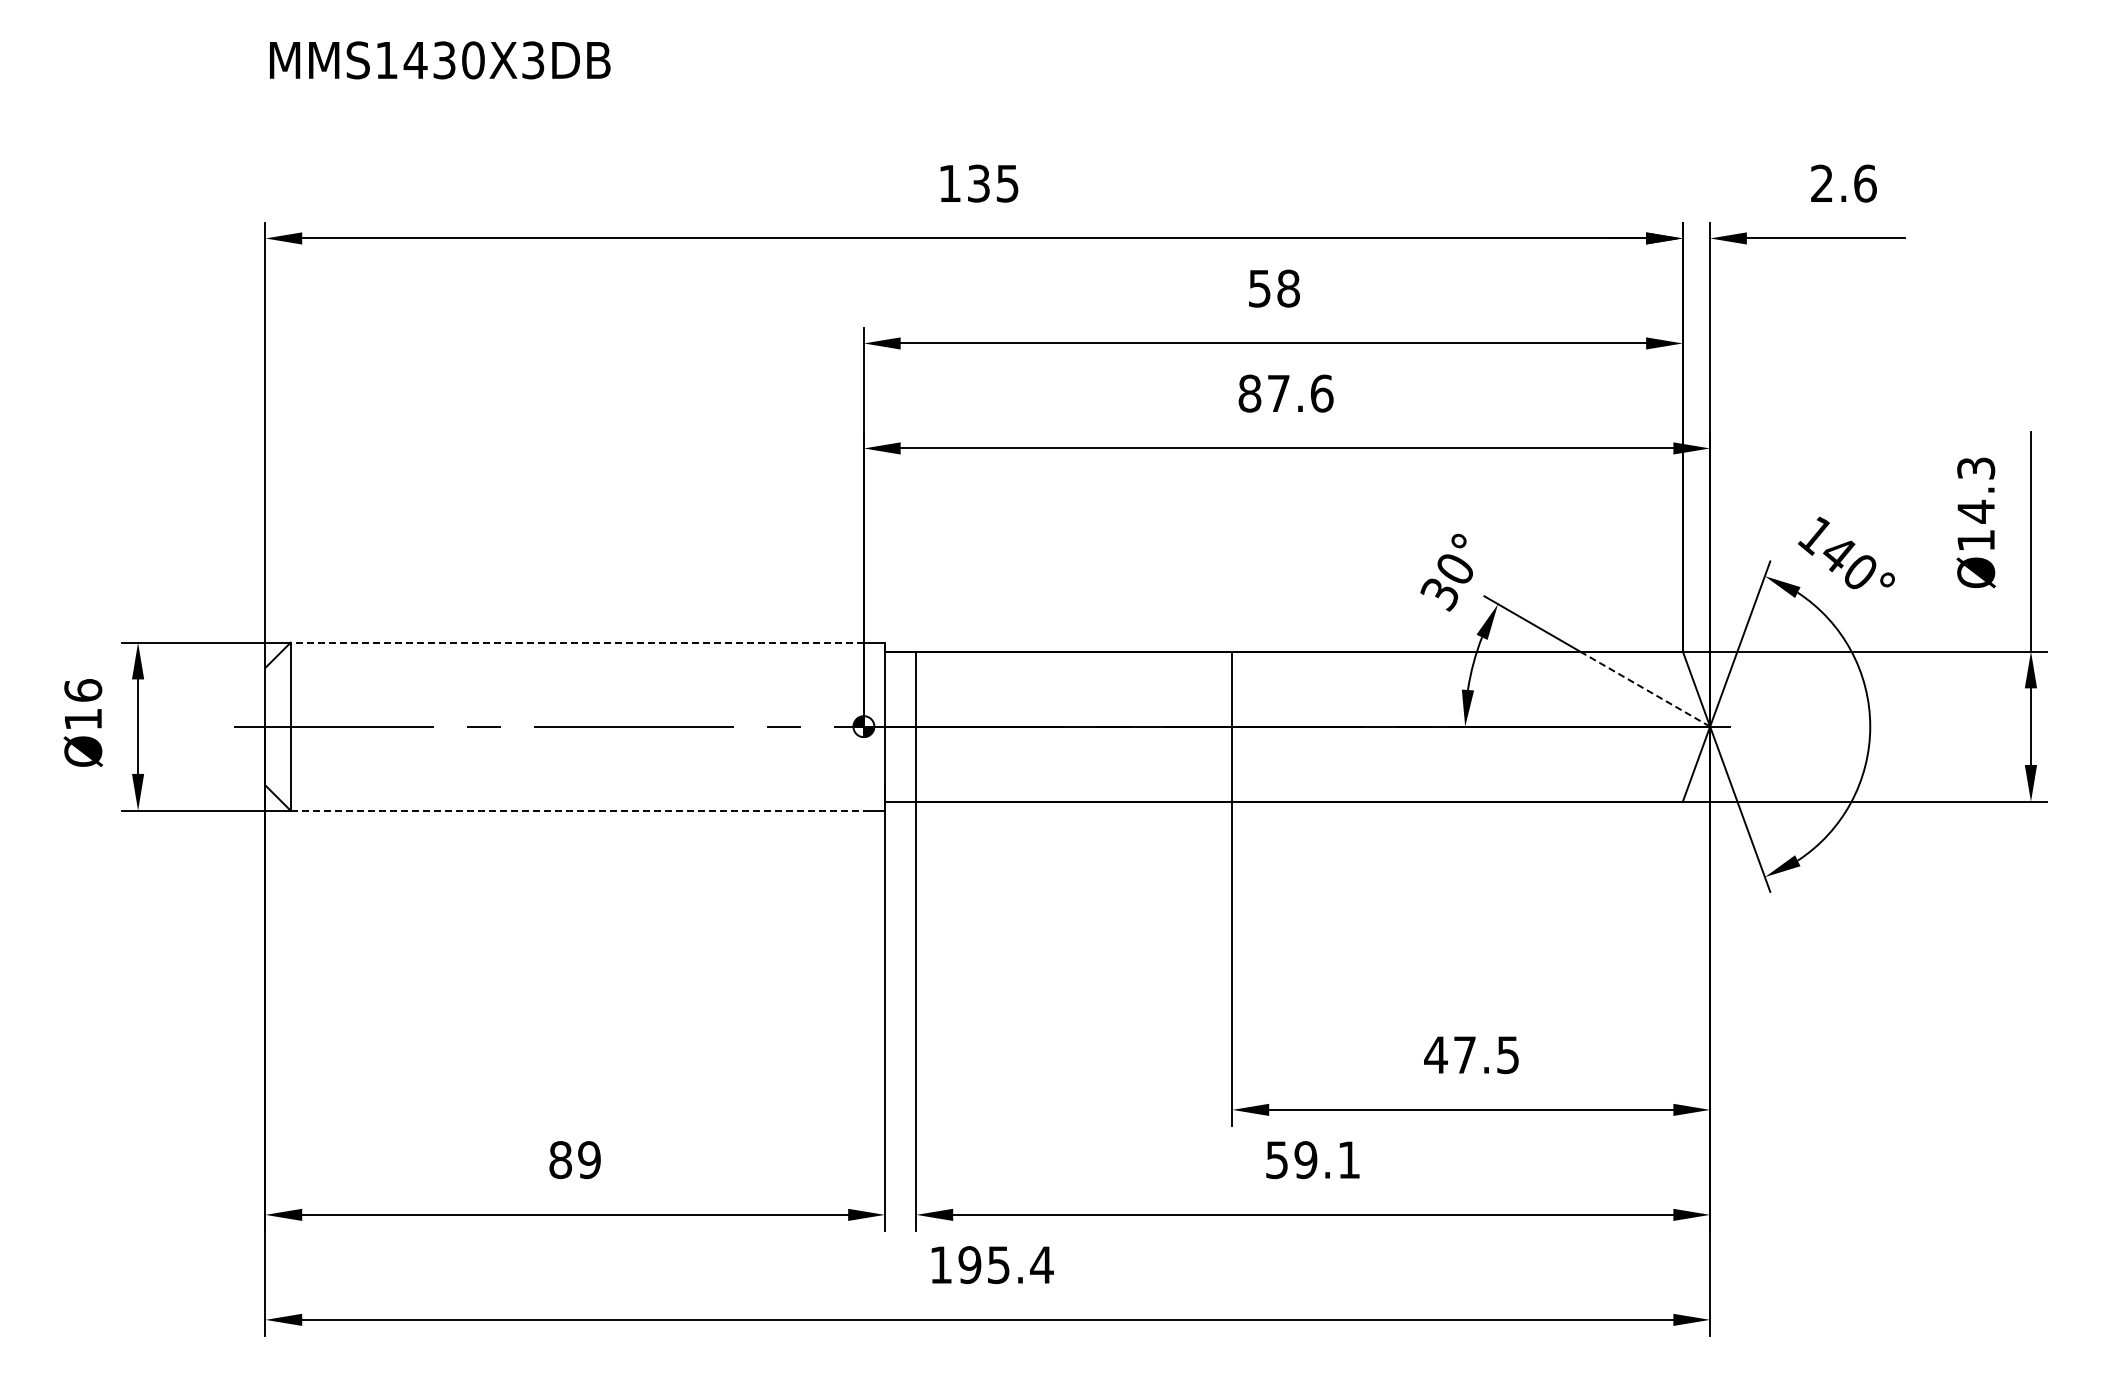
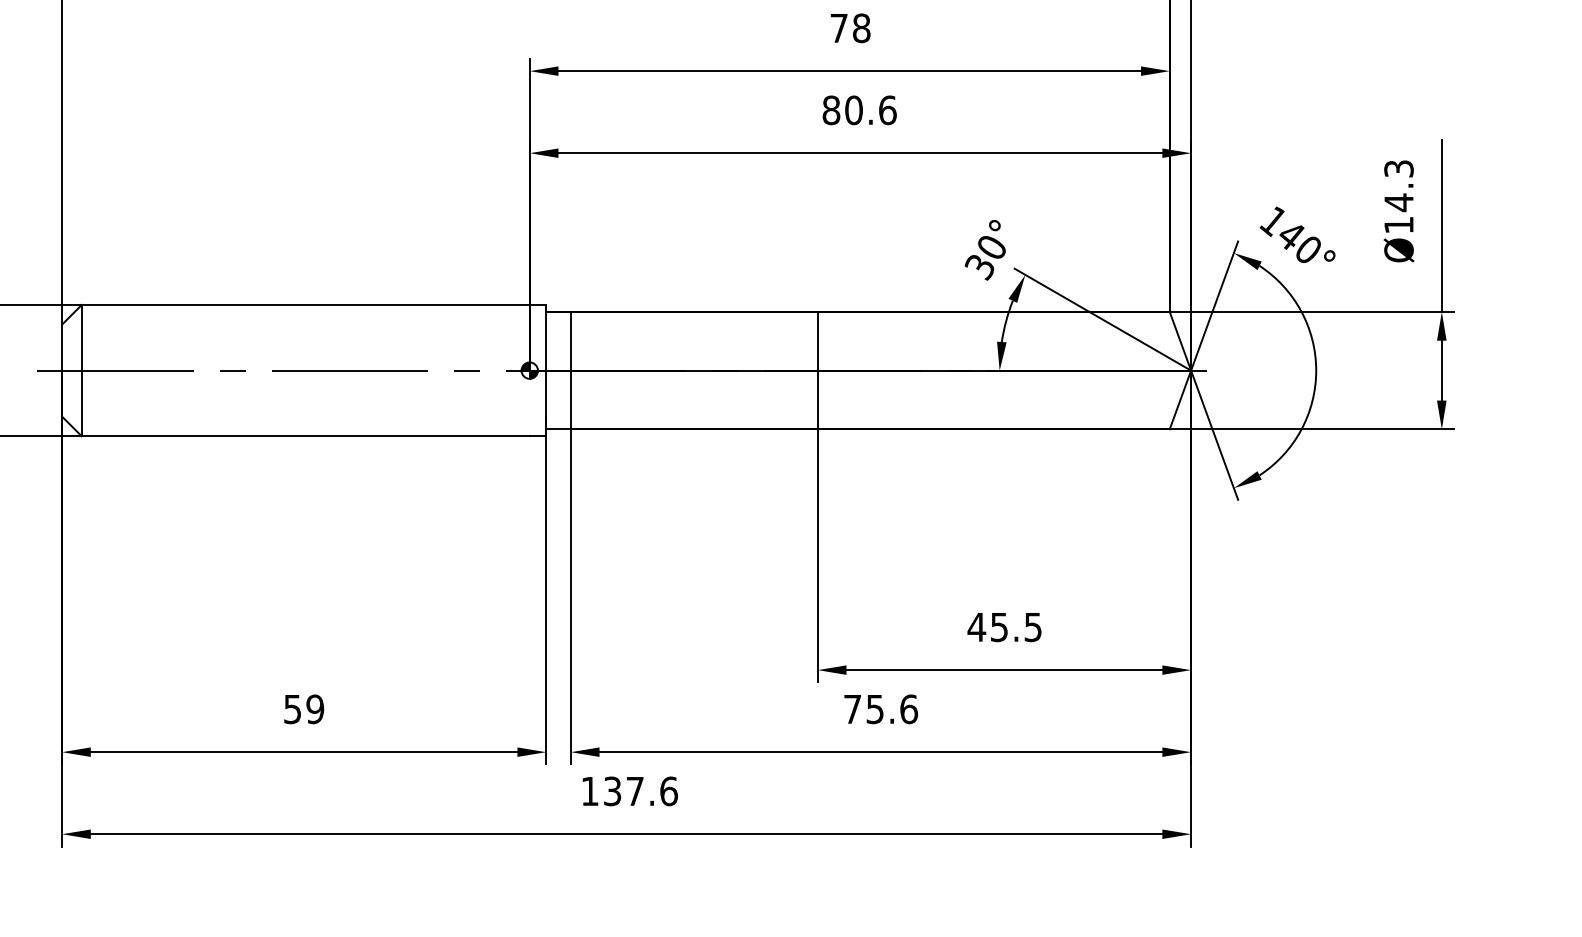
text: (1259, 288) -> (838, 28), 58 -> 78
text: (1278, 393) -> (853, 110), 87.6 -> 80.6
line: (577, 642) -> (305, 304), dashed -> solid
line: (1644, 688) -> (1139, 340), dashed -> solid
line: (577, 810) -> (305, 436), dashed -> solid
text: (1464, 1055) -> (999, 627), 47.5 -> 45.5
text: (560, 1160) -> (292, 709), 89 -> 59
text: (1313, 1160) -> (881, 709), 59.1 -> 75.6
text: (1005, 1265) -> (640, 791), 195.4 -> 137.6

